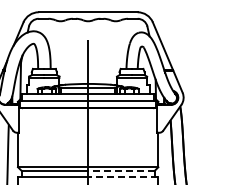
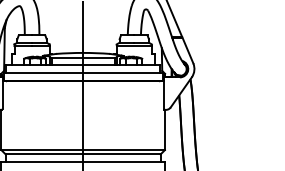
line: (120, 171) -> (120, 155), dashed -> solid
line: (122, 177) -> (123, 162), dashed -> solid

